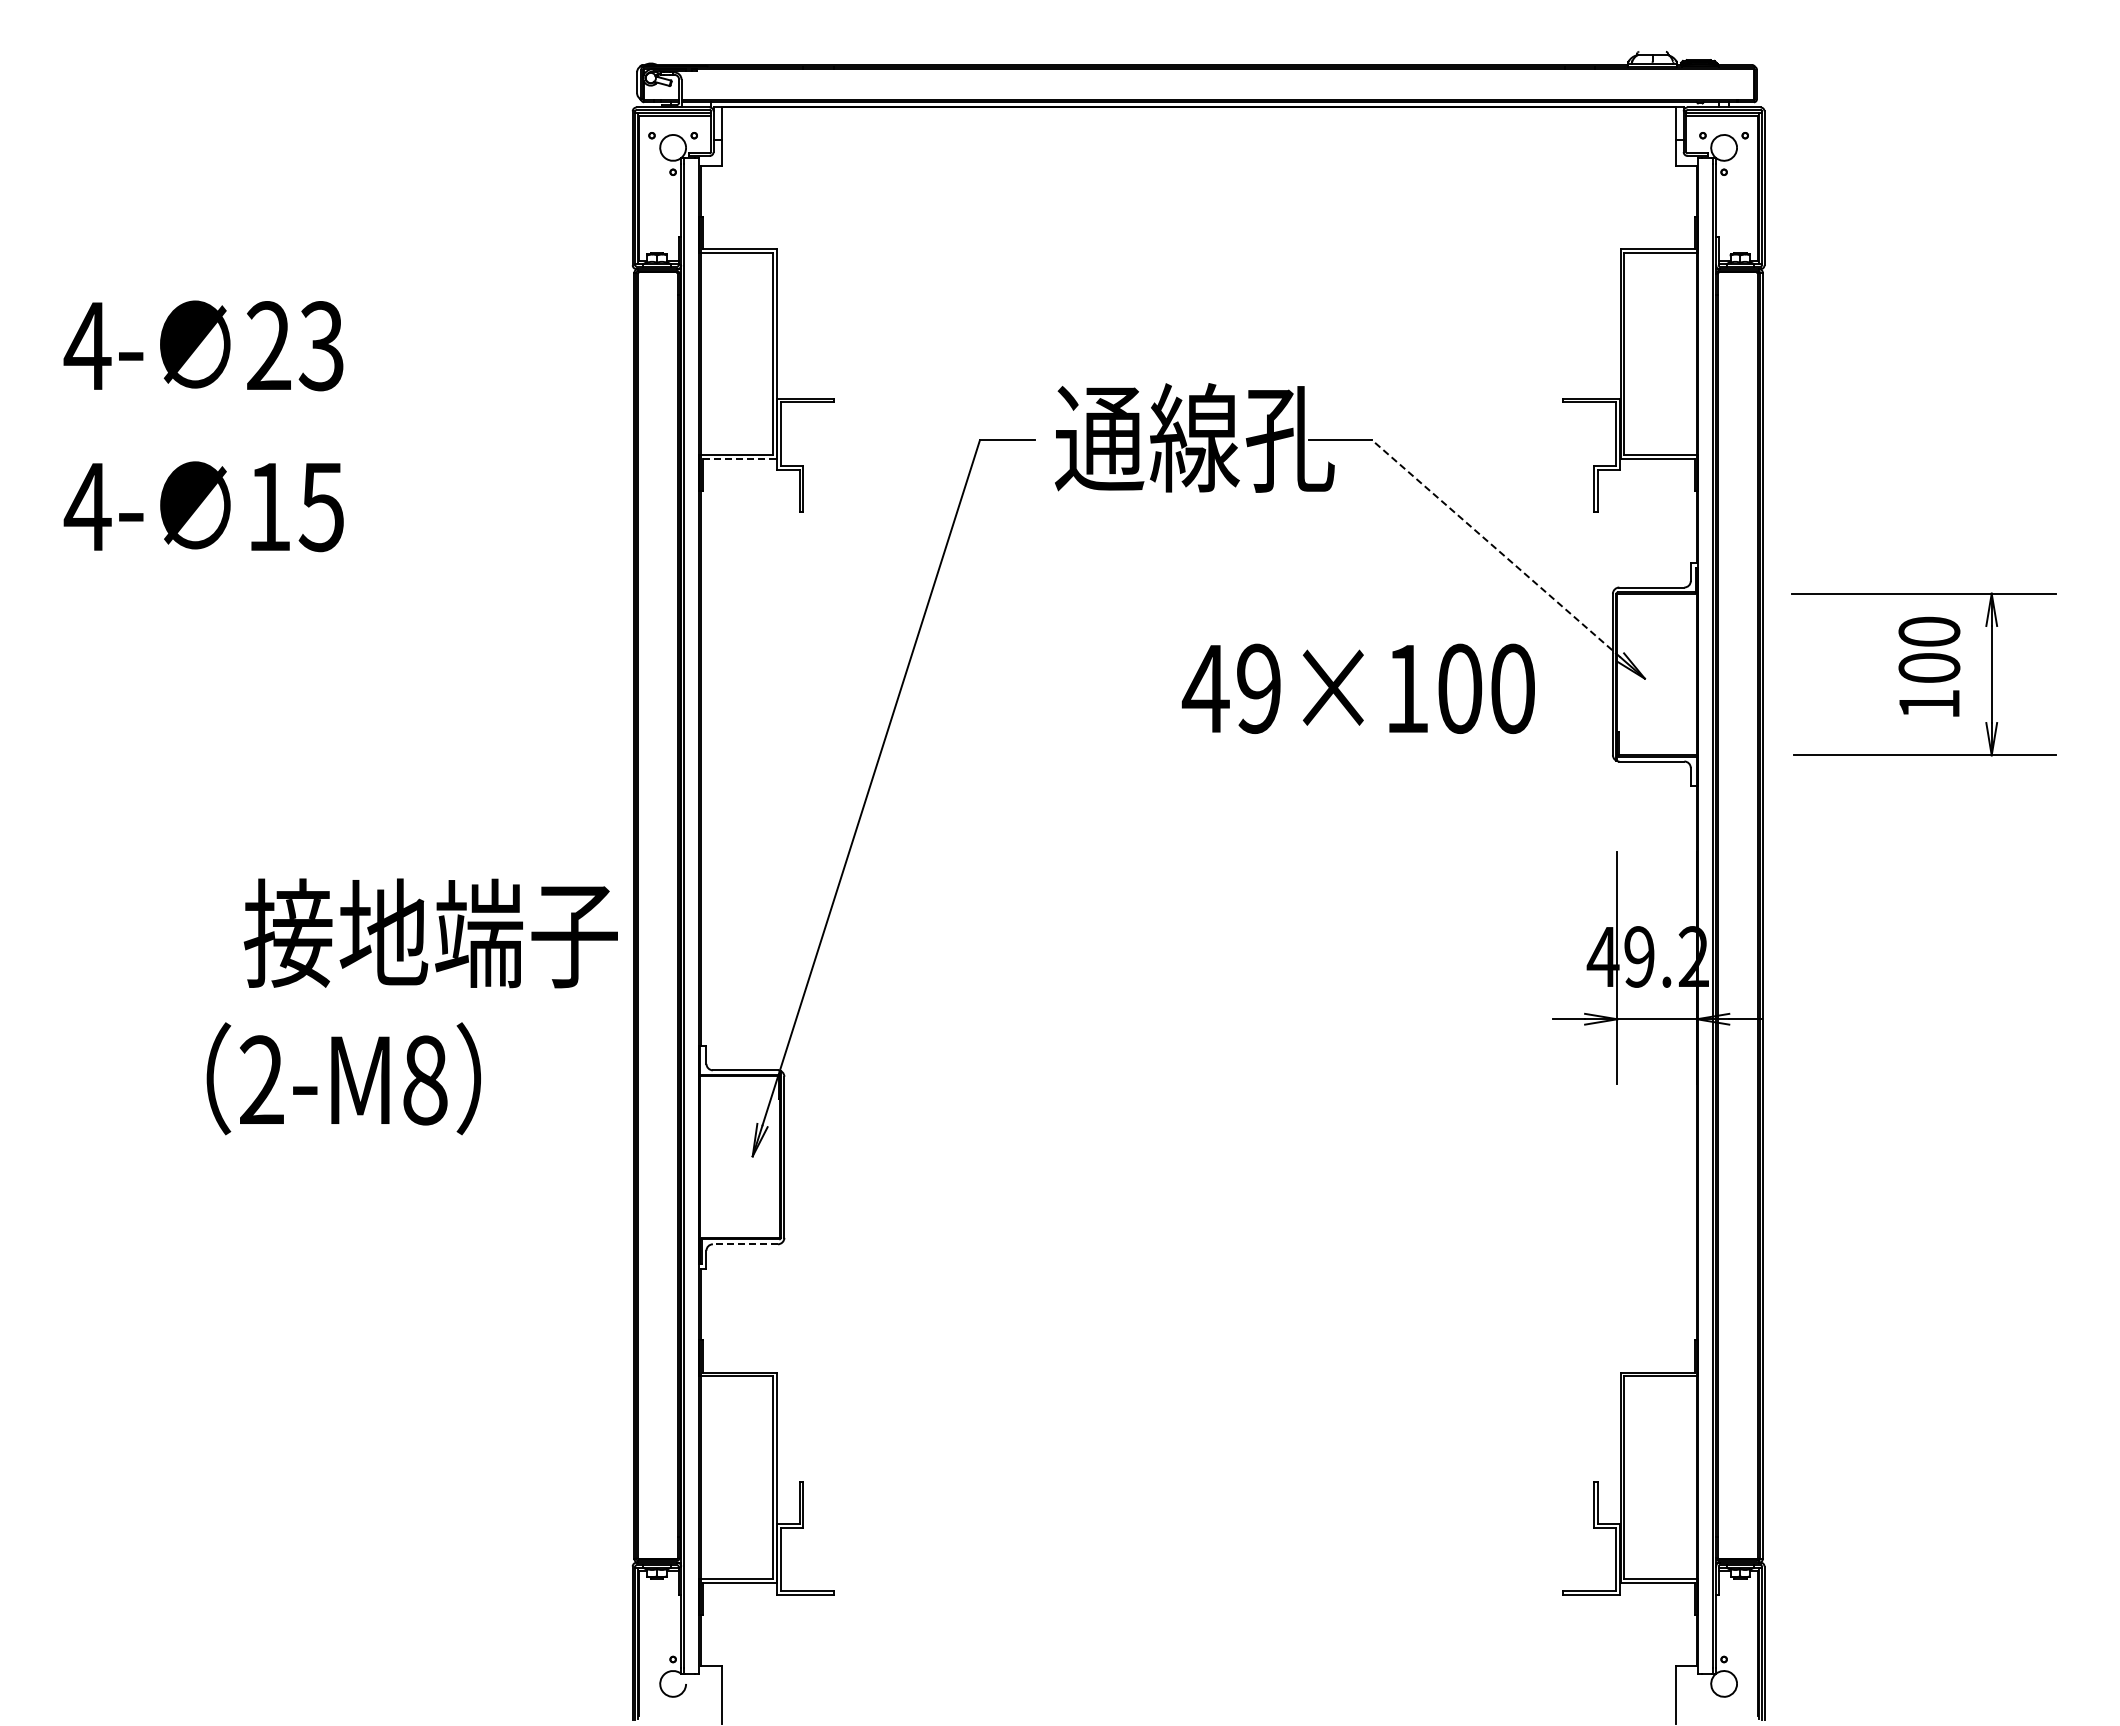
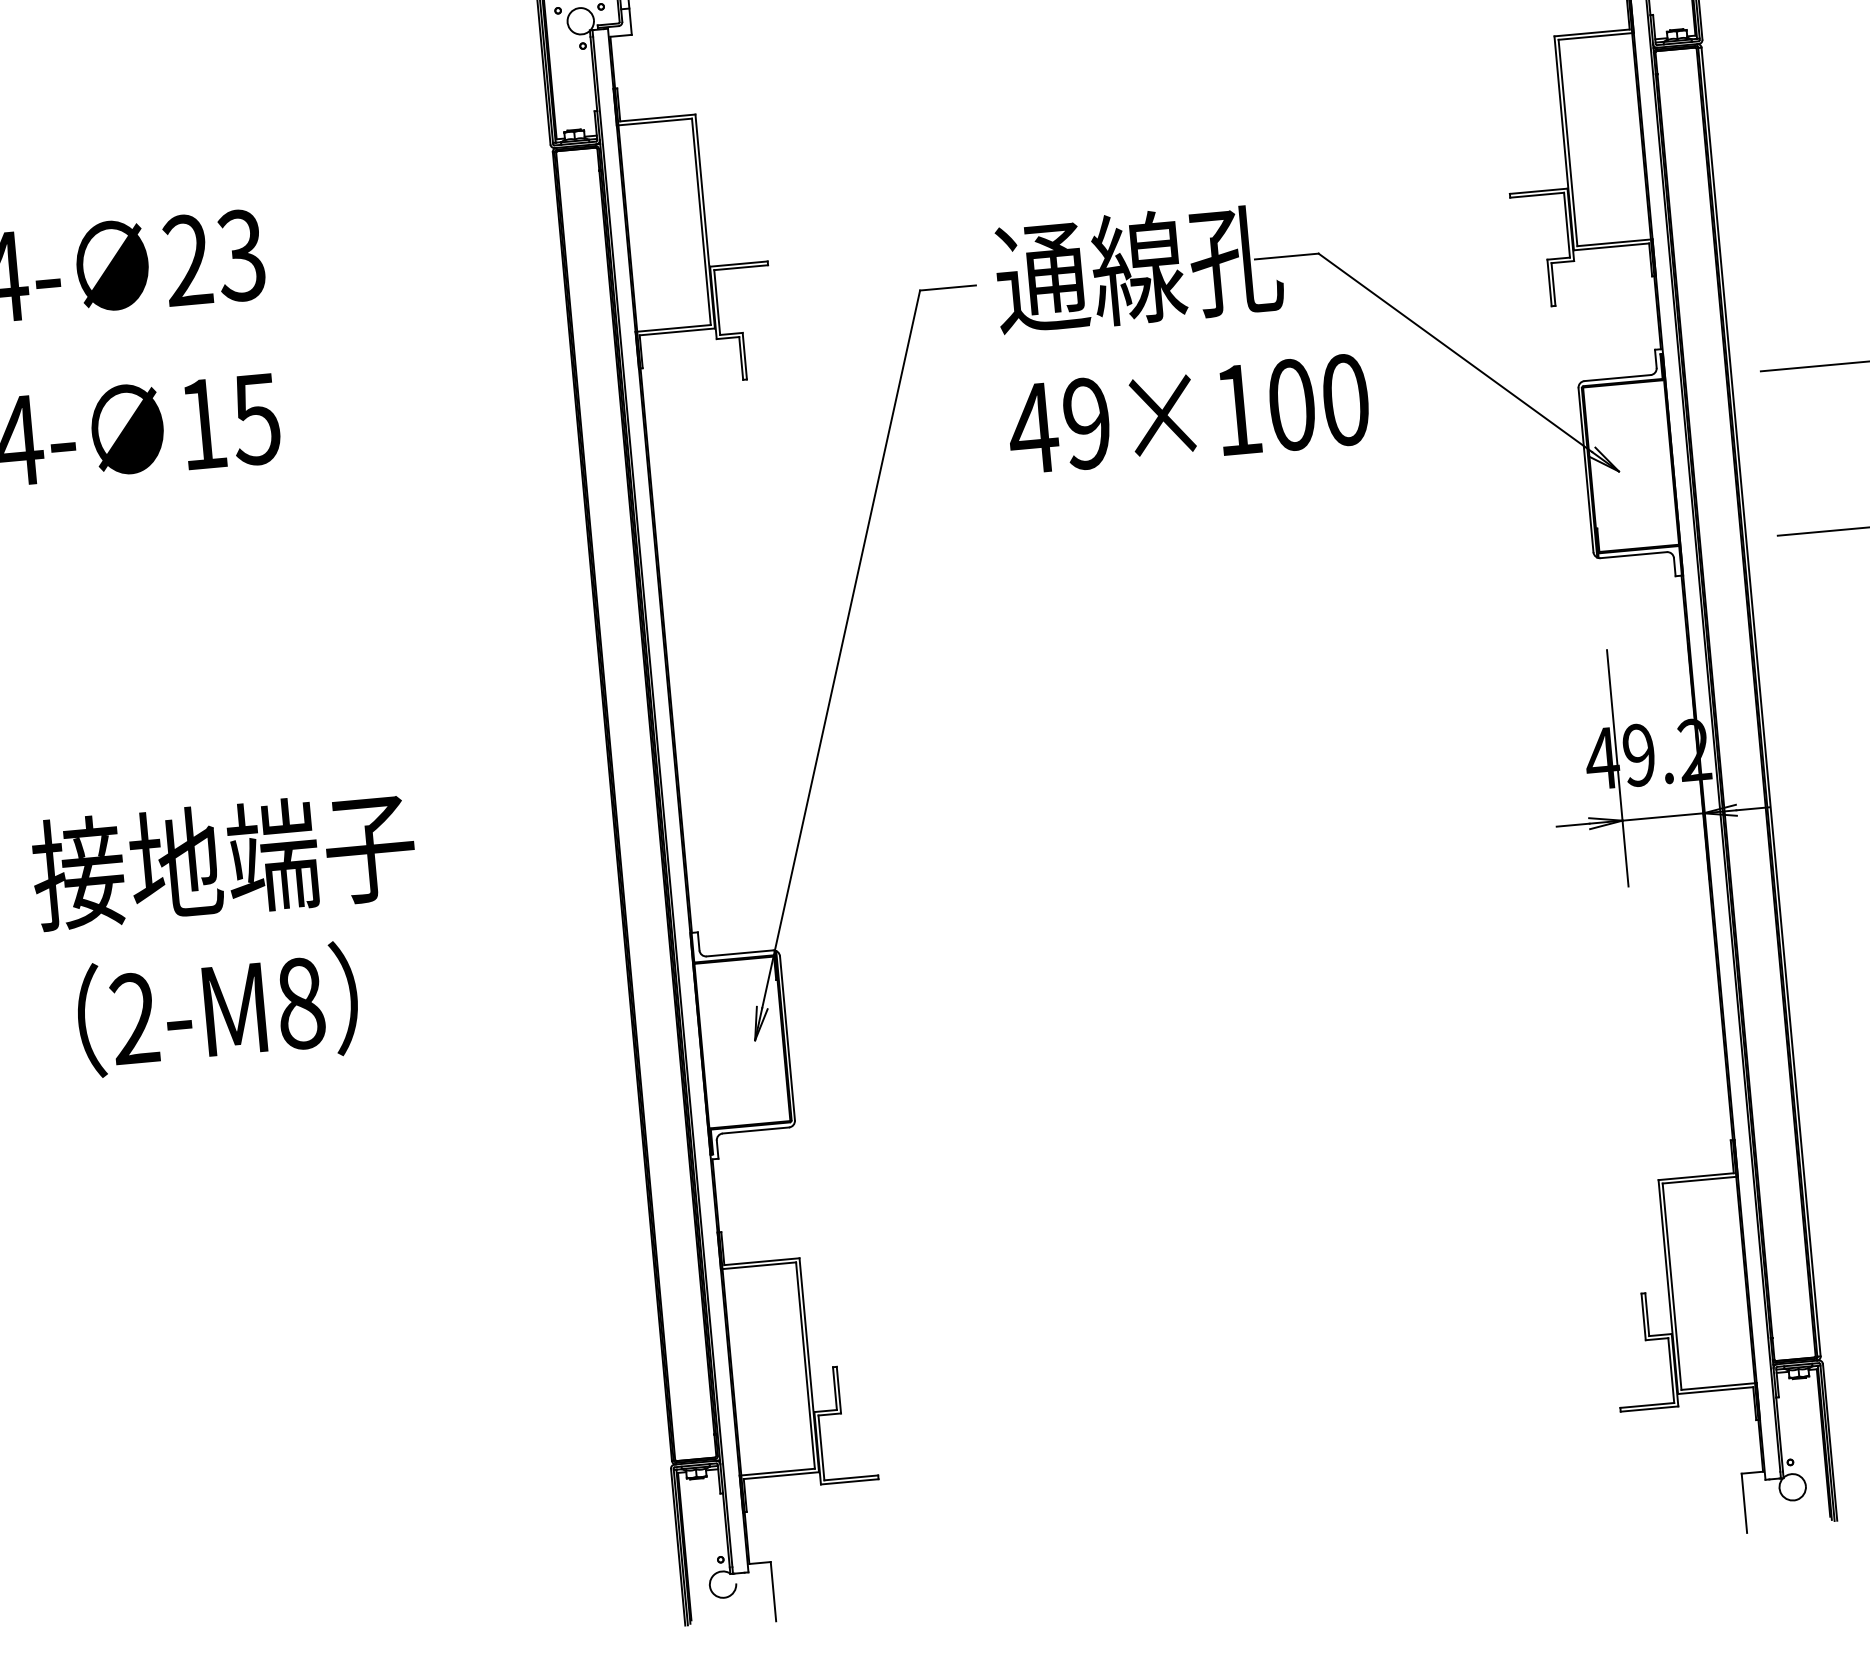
line: (739, 459) -> (677, 332), dashed -> solid
line: (1495, 548) -> (1454, 352), dashed -> solid
text: (1357, 688) -> (1187, 414), moved
text: (430, 933) -> (223, 860), moved
text: (343, 1078) -> (217, 1009), moved
line: (744, 1244) -> (754, 1130), dashed -> solid

